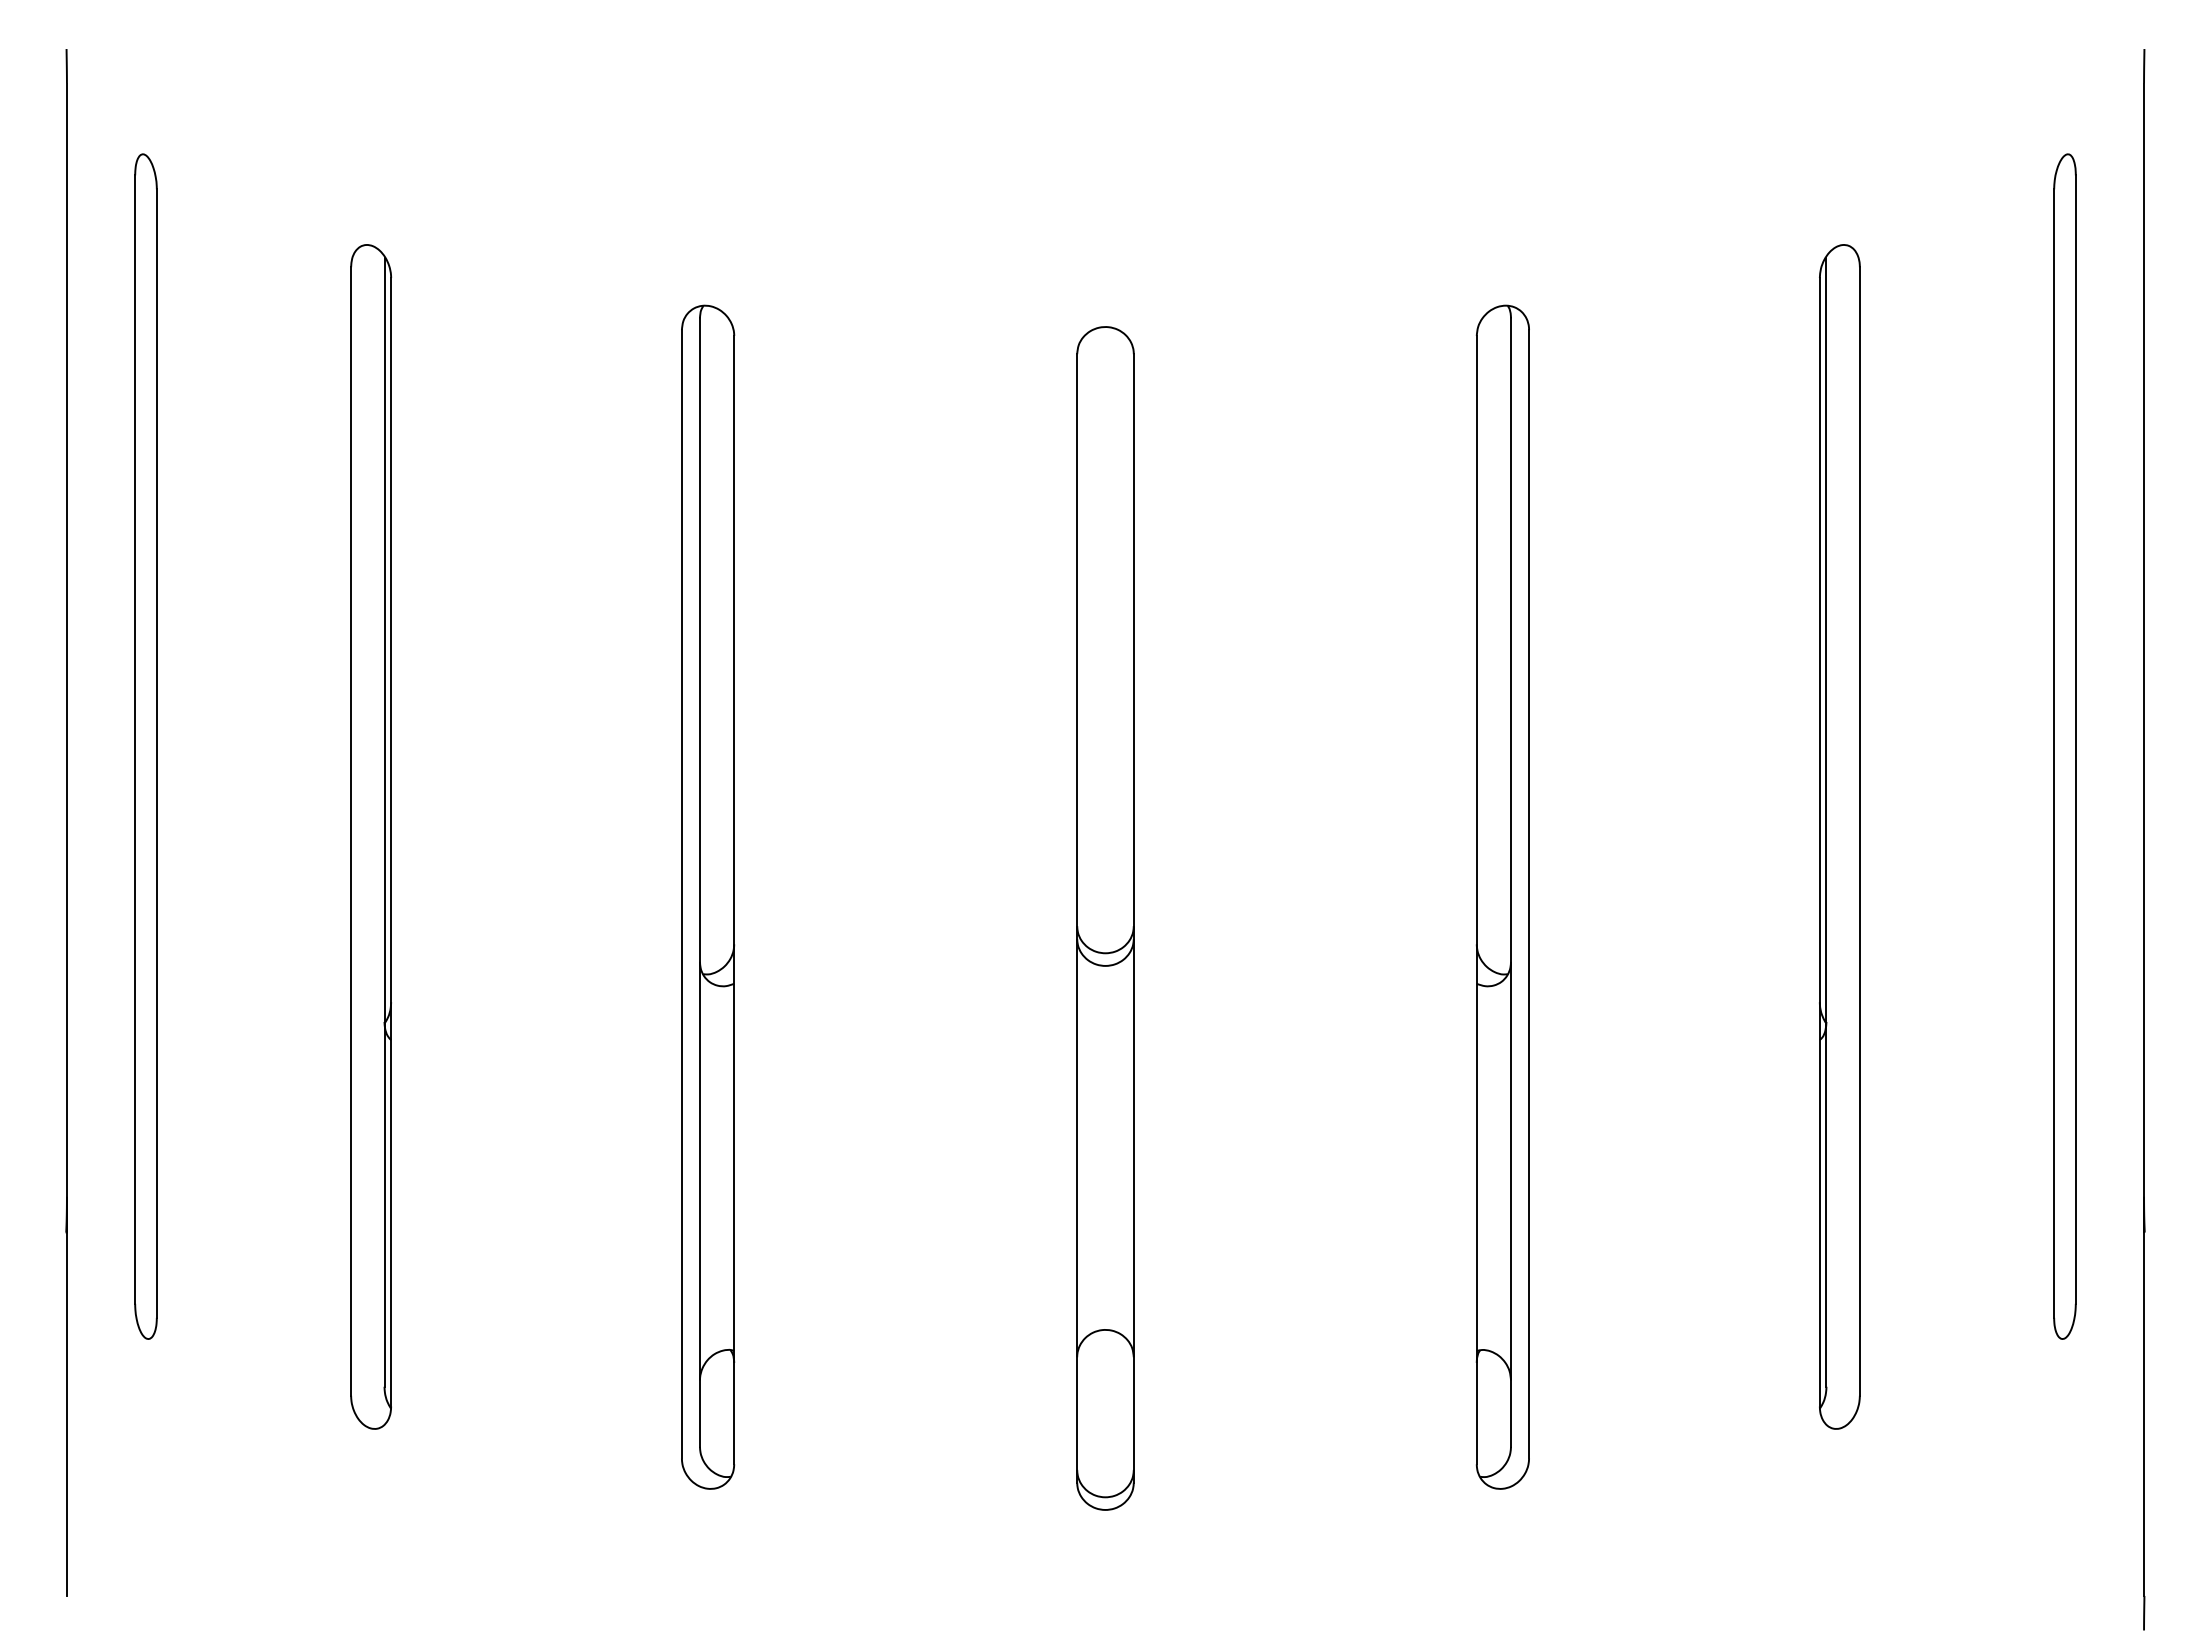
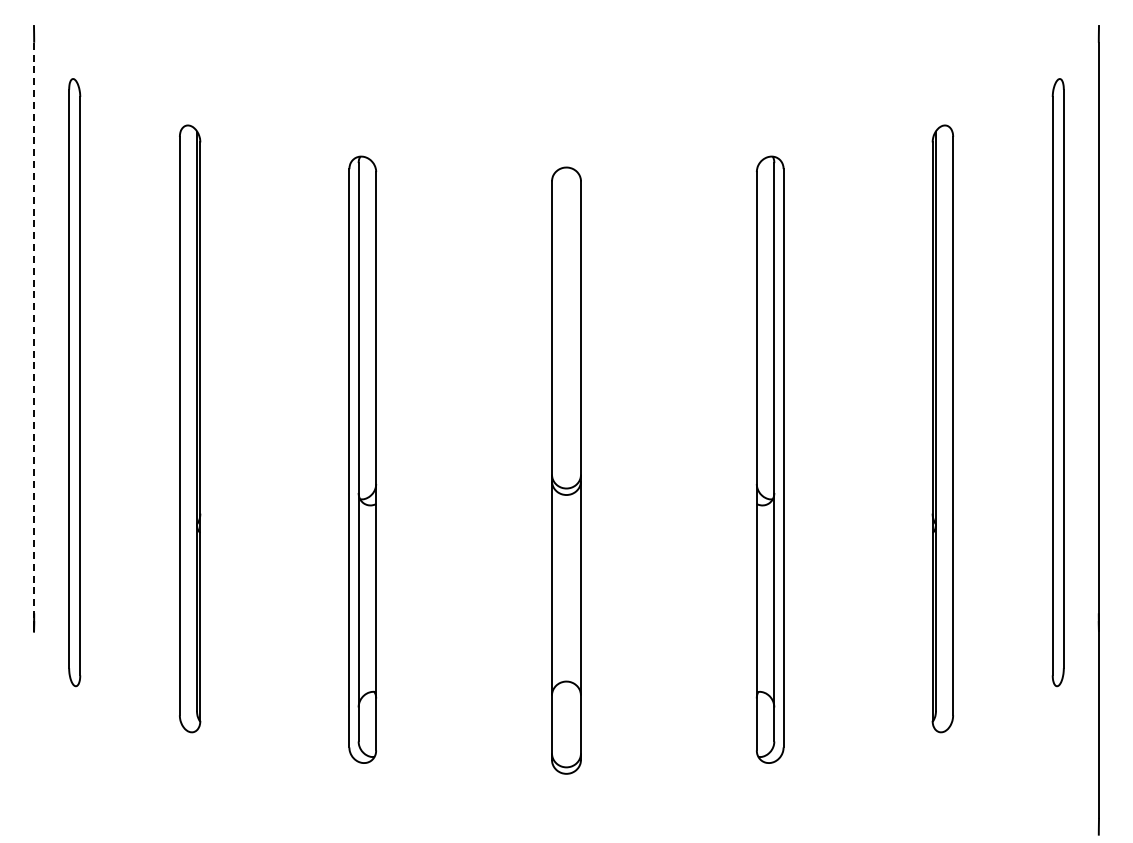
line: (67, 648) -> (34, 332), solid -> dashed
line: (65, 1413) -> (33, 724), removed

